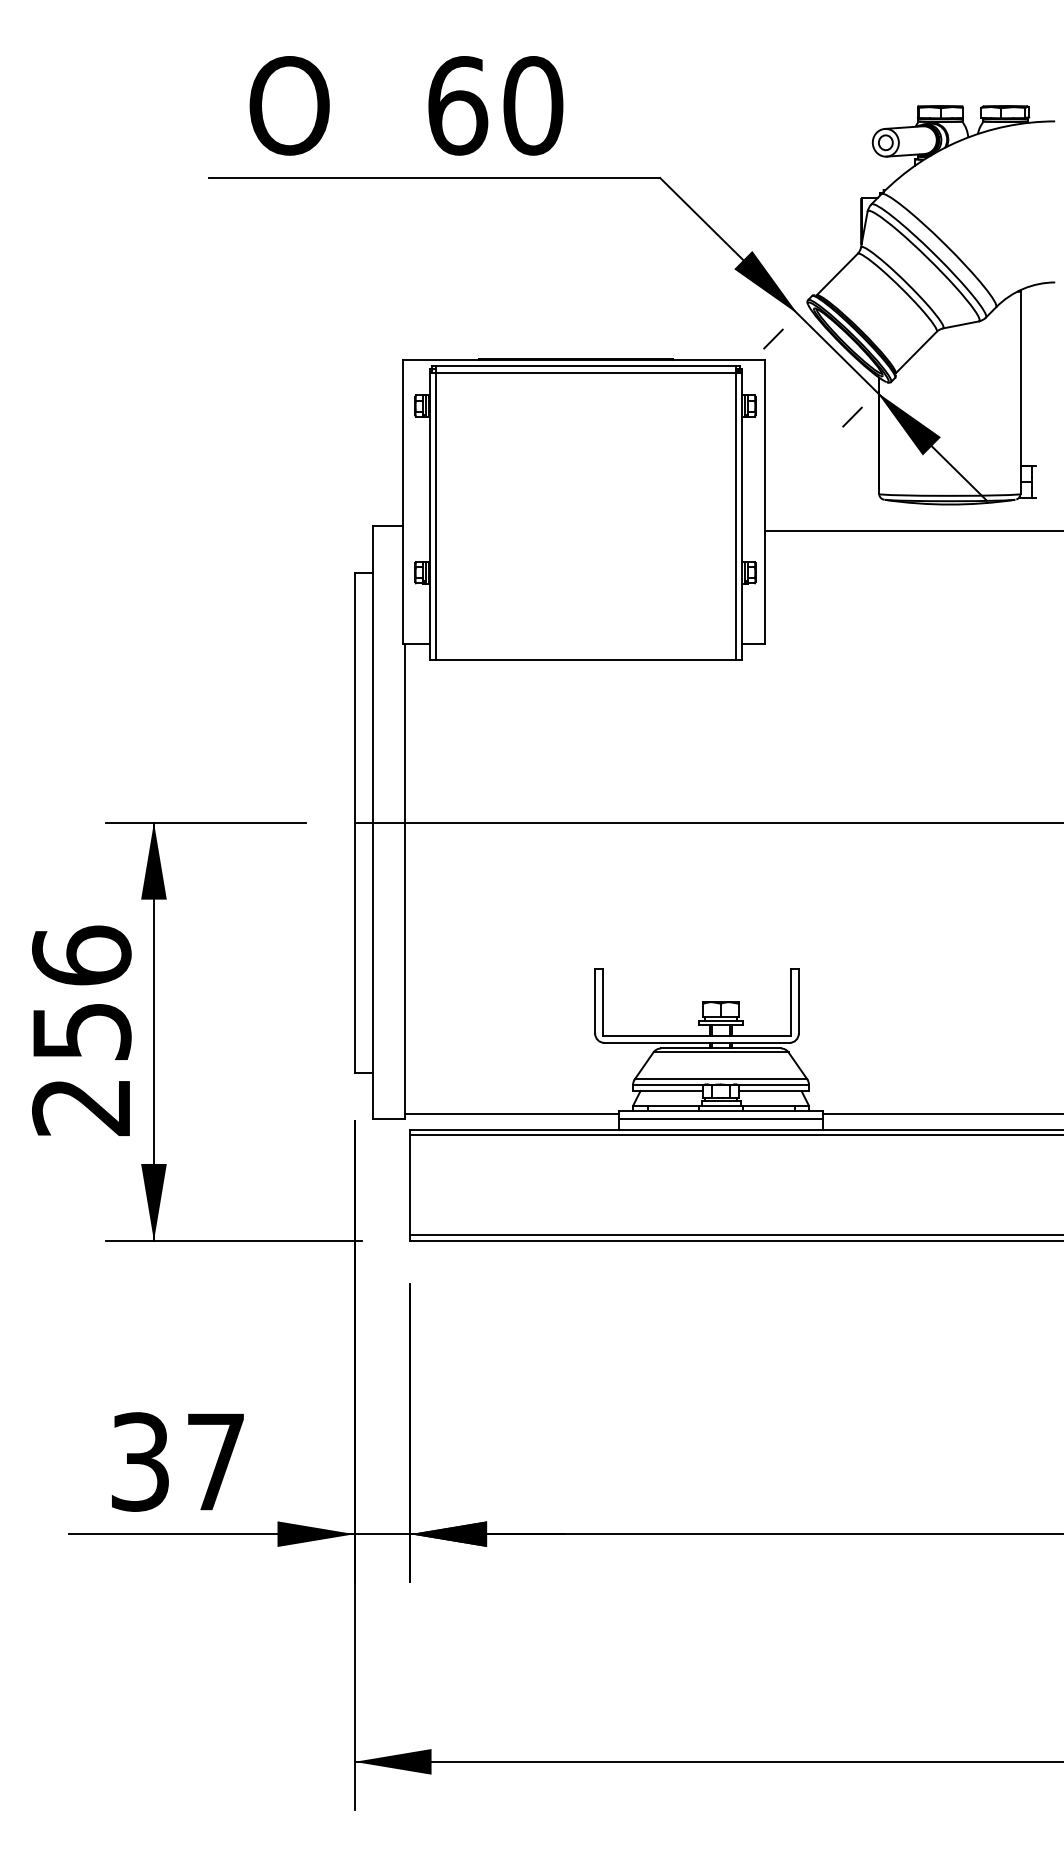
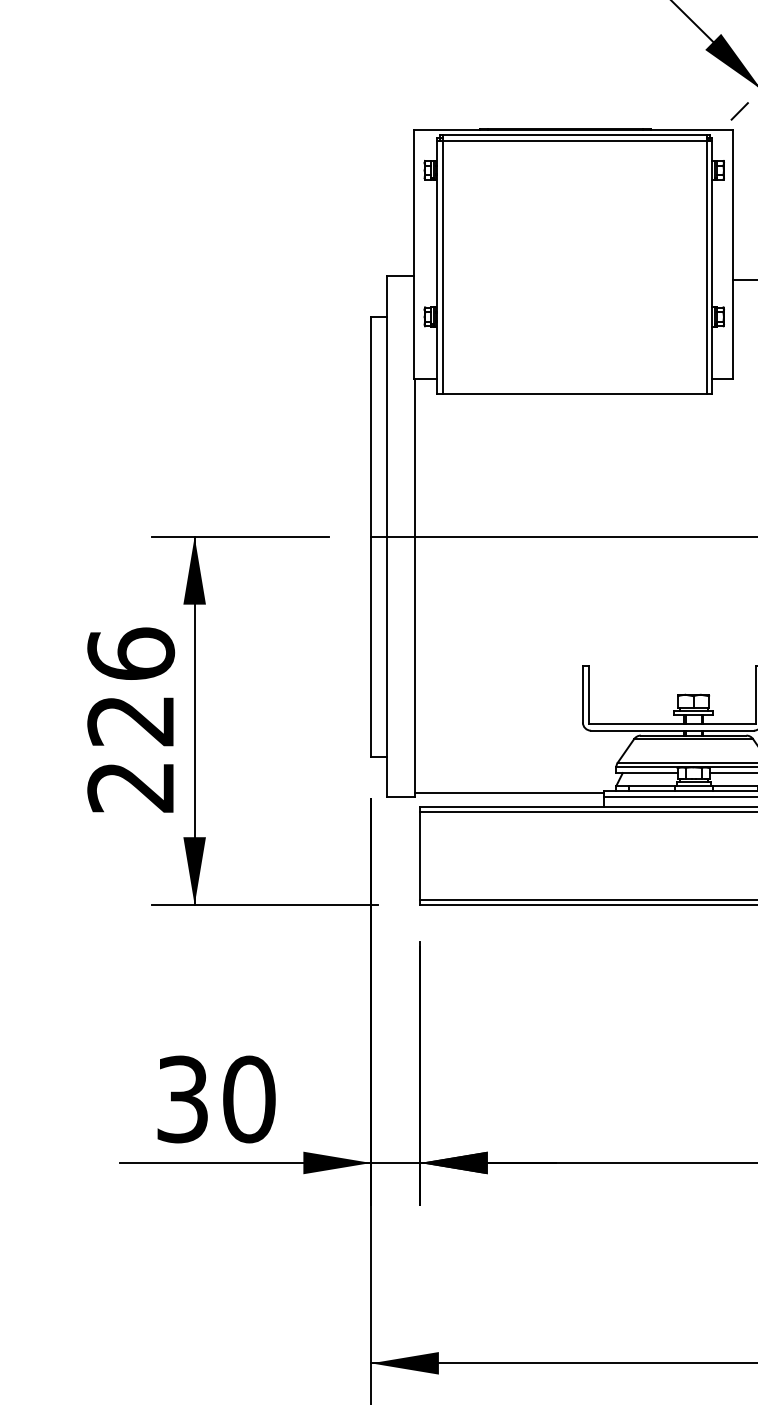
text: (81, 1032) -> (130, 721), 256 -> 226
text: (216, 1461) -> (249, 1099), 37 -> 30

